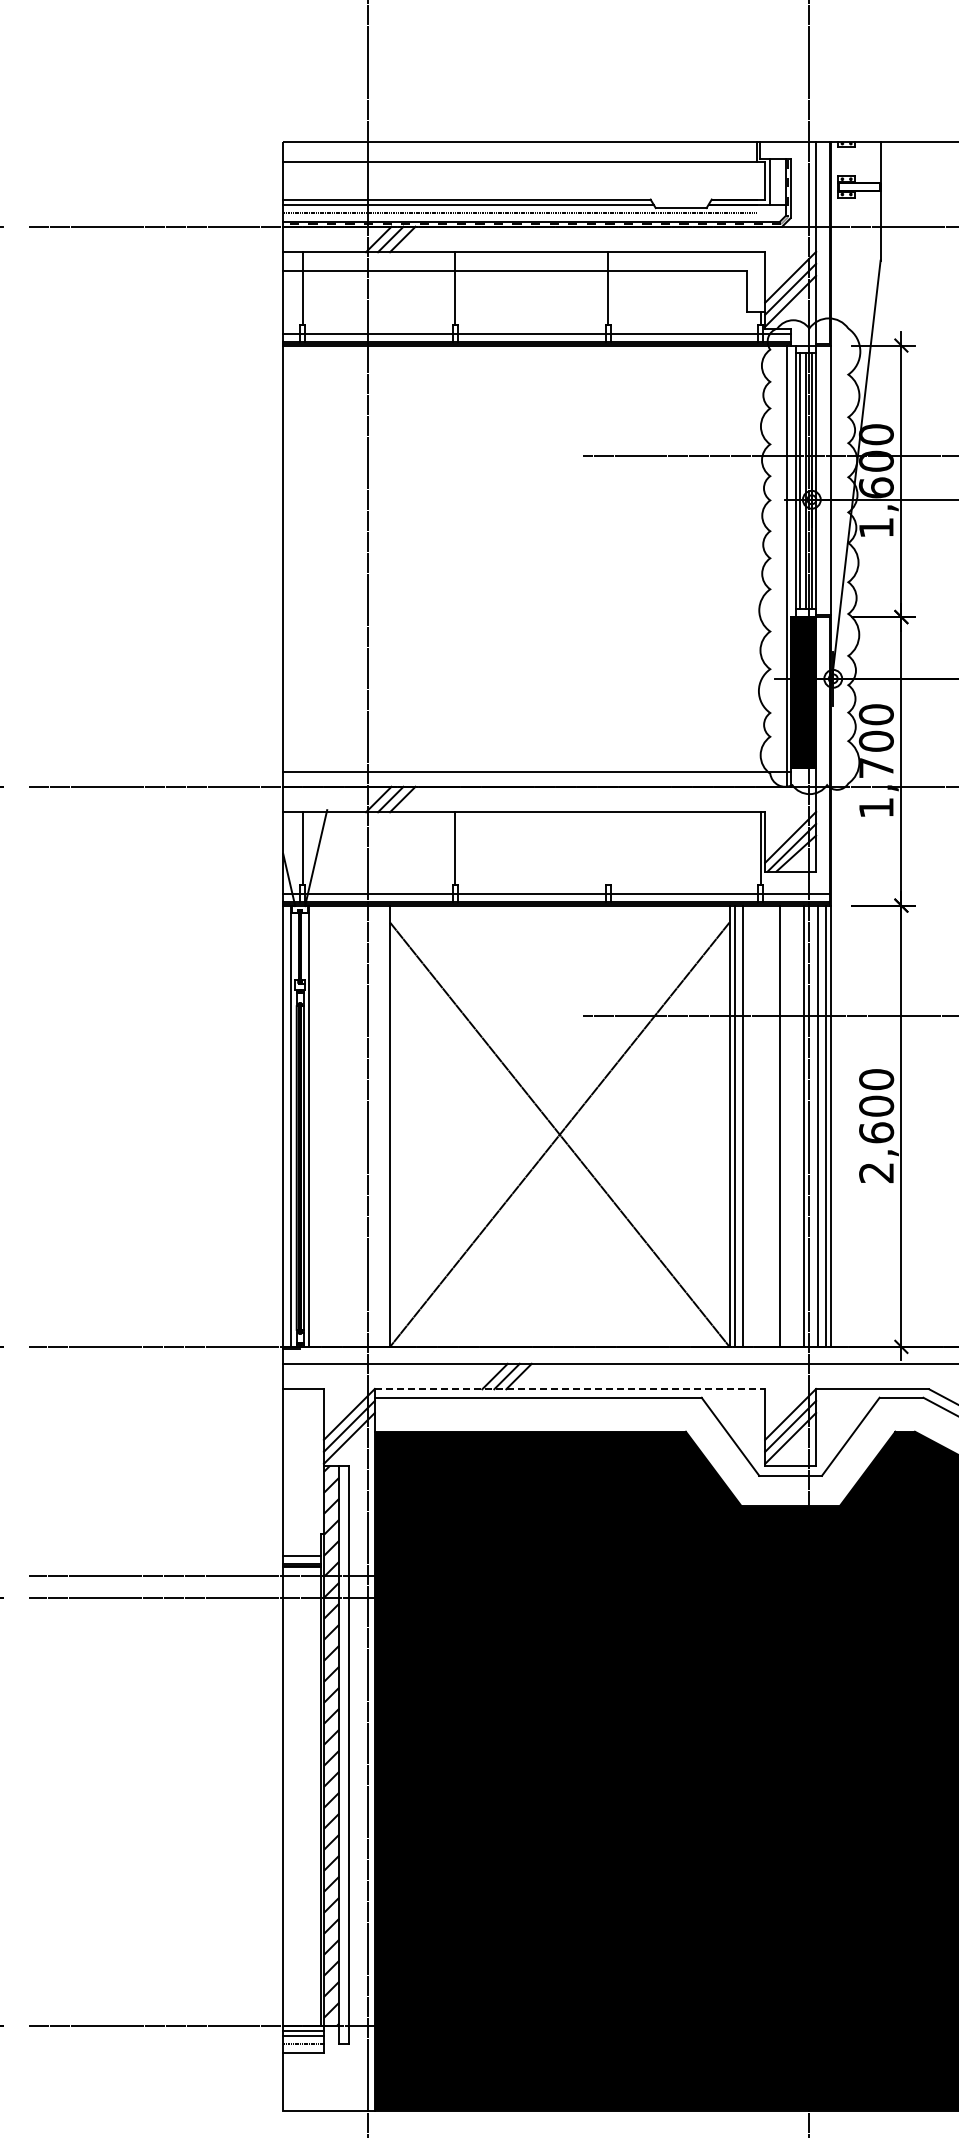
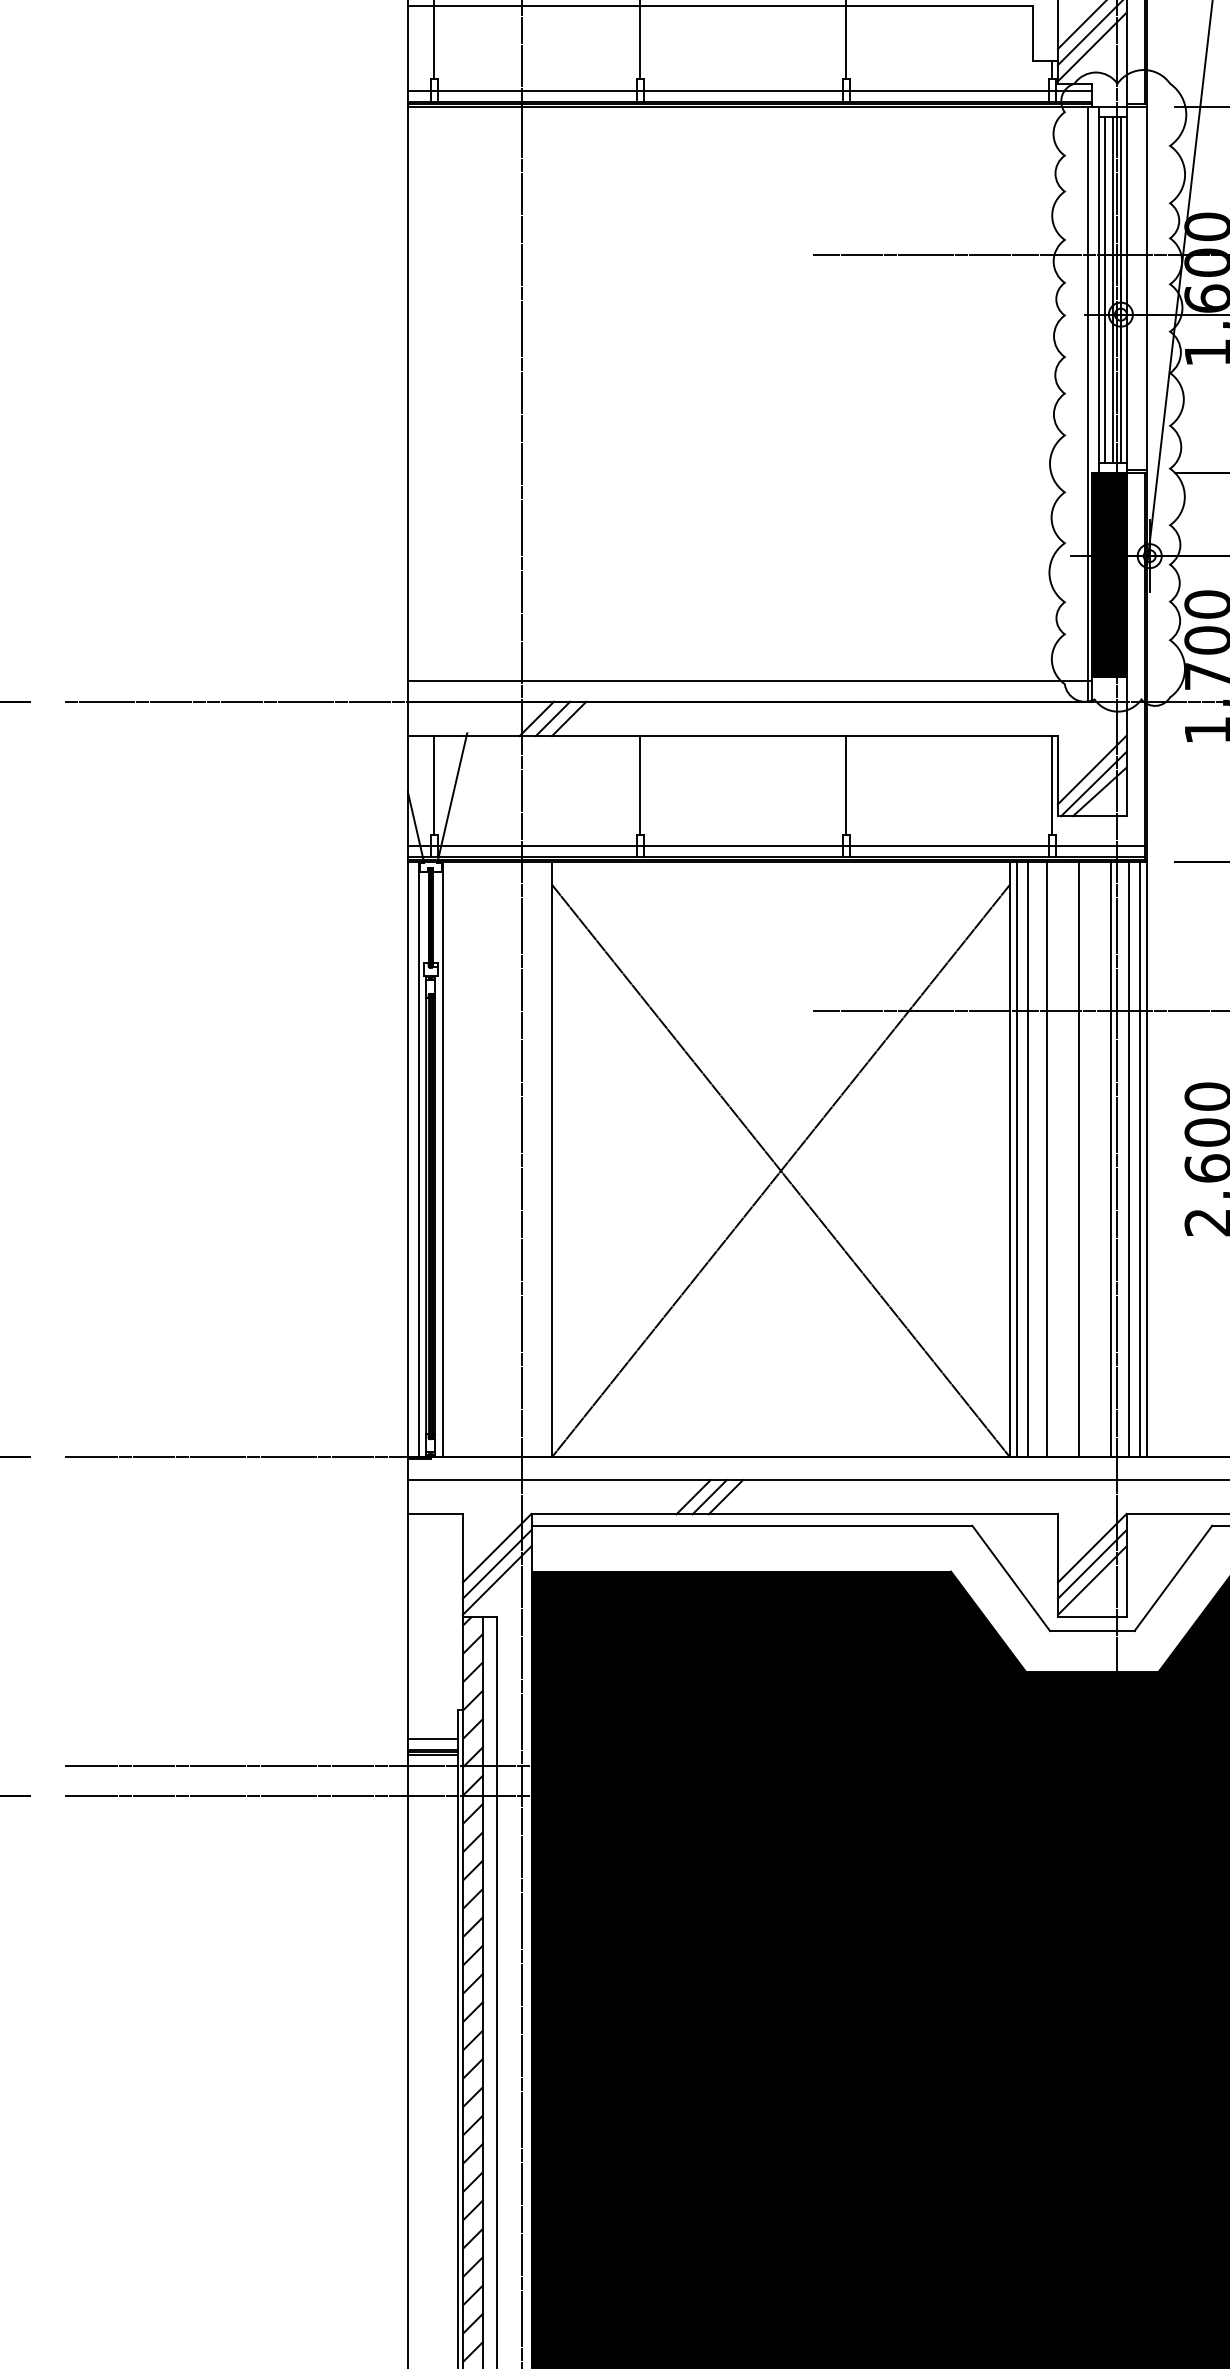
line: (608, 848) -> (846, 784), added
line: (756, 1125) -> (1046, 1158), added
line: (570, 1389) -> (795, 1514), dashed -> solid

